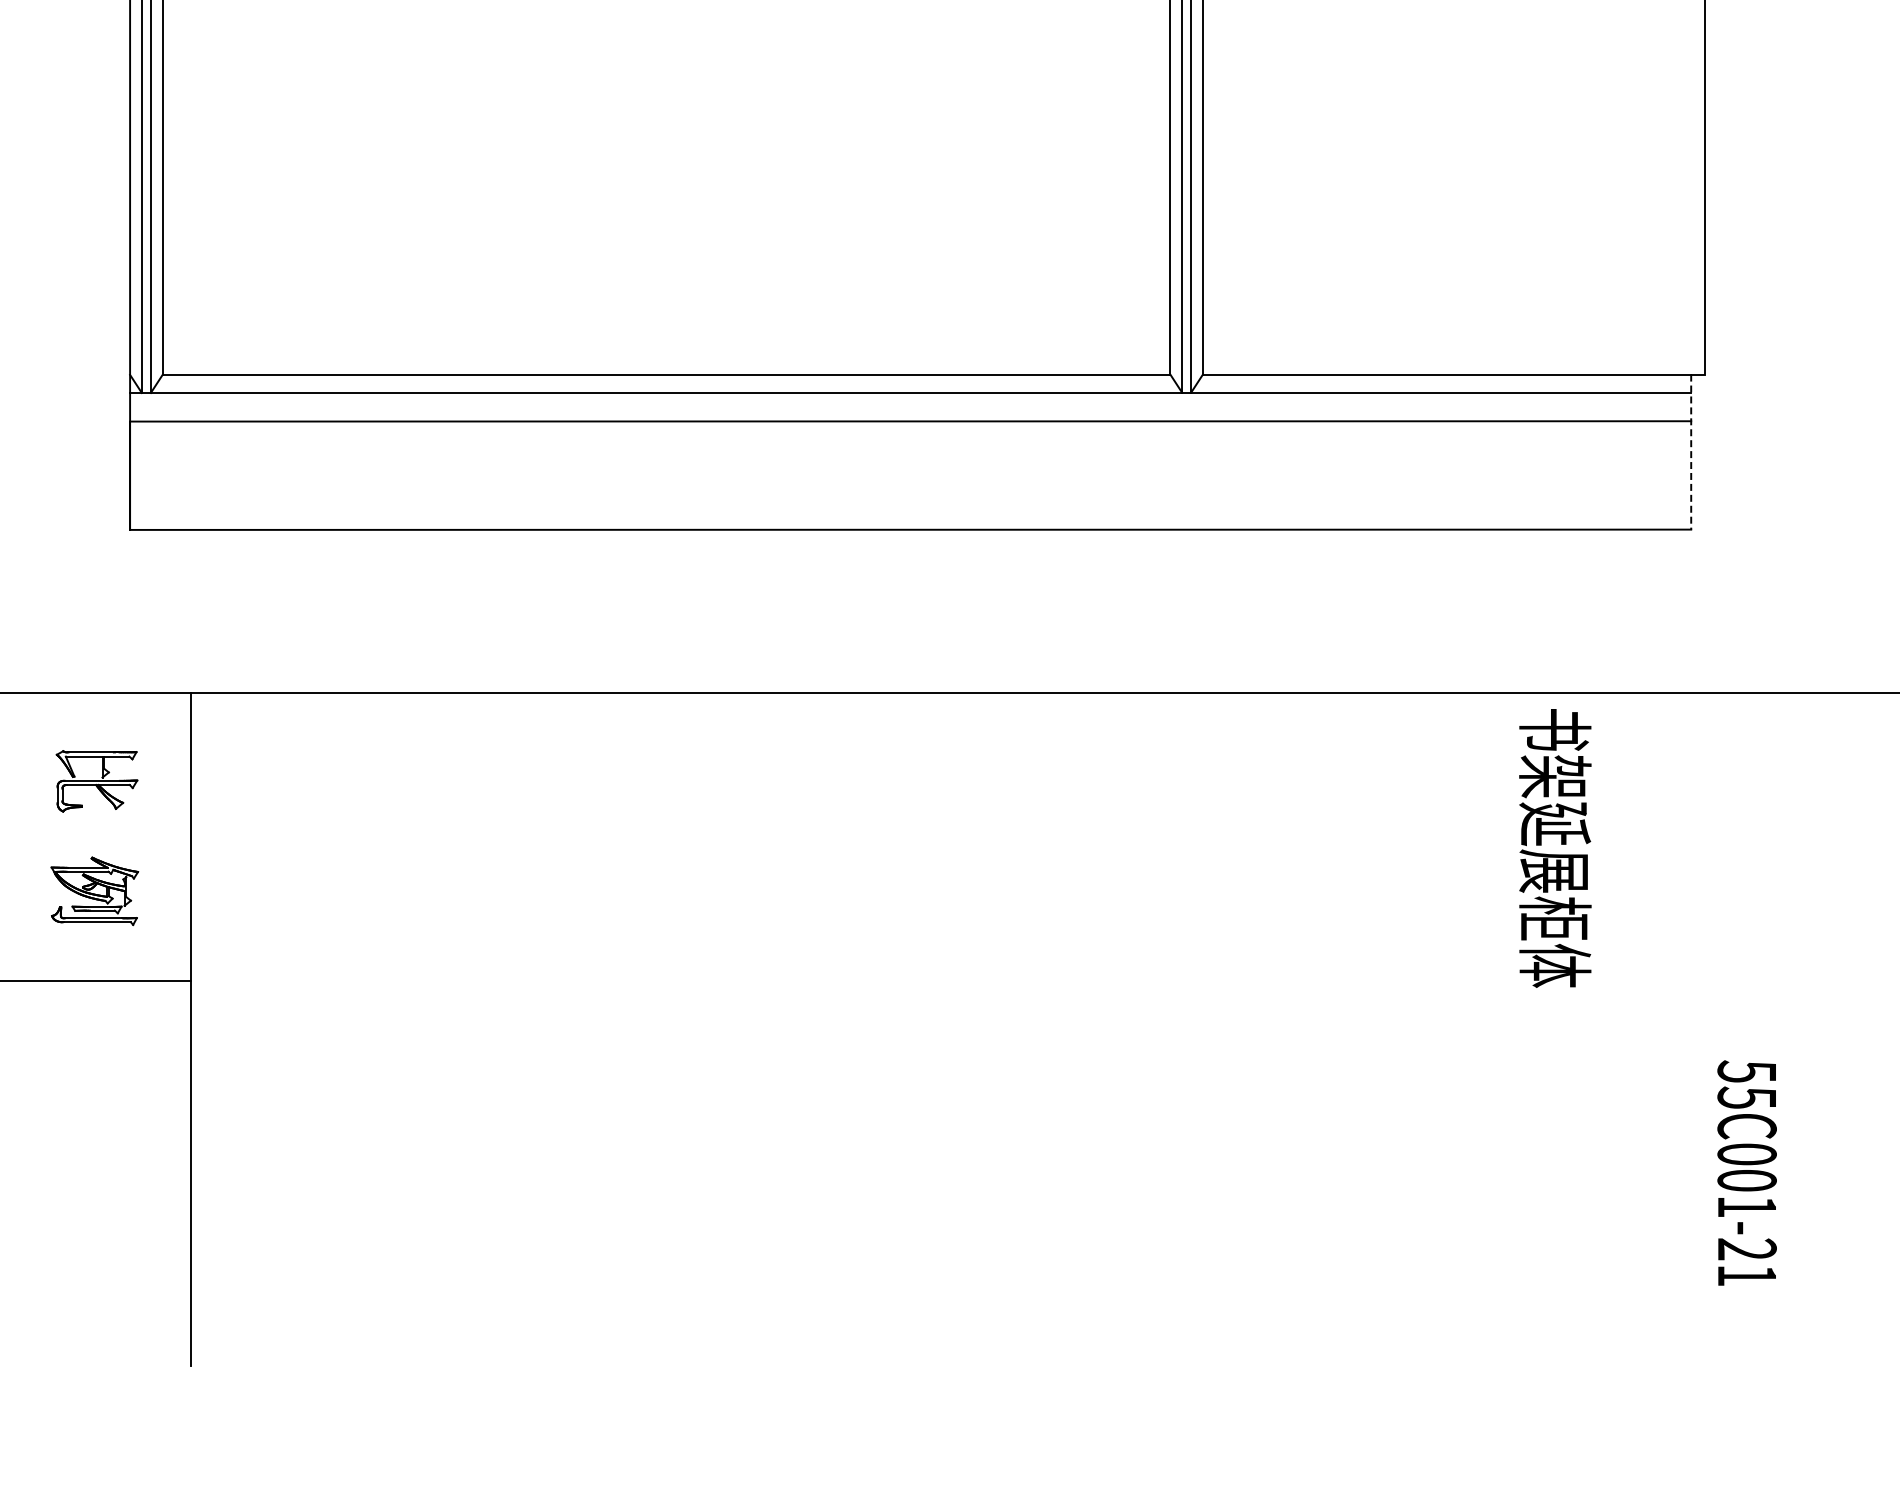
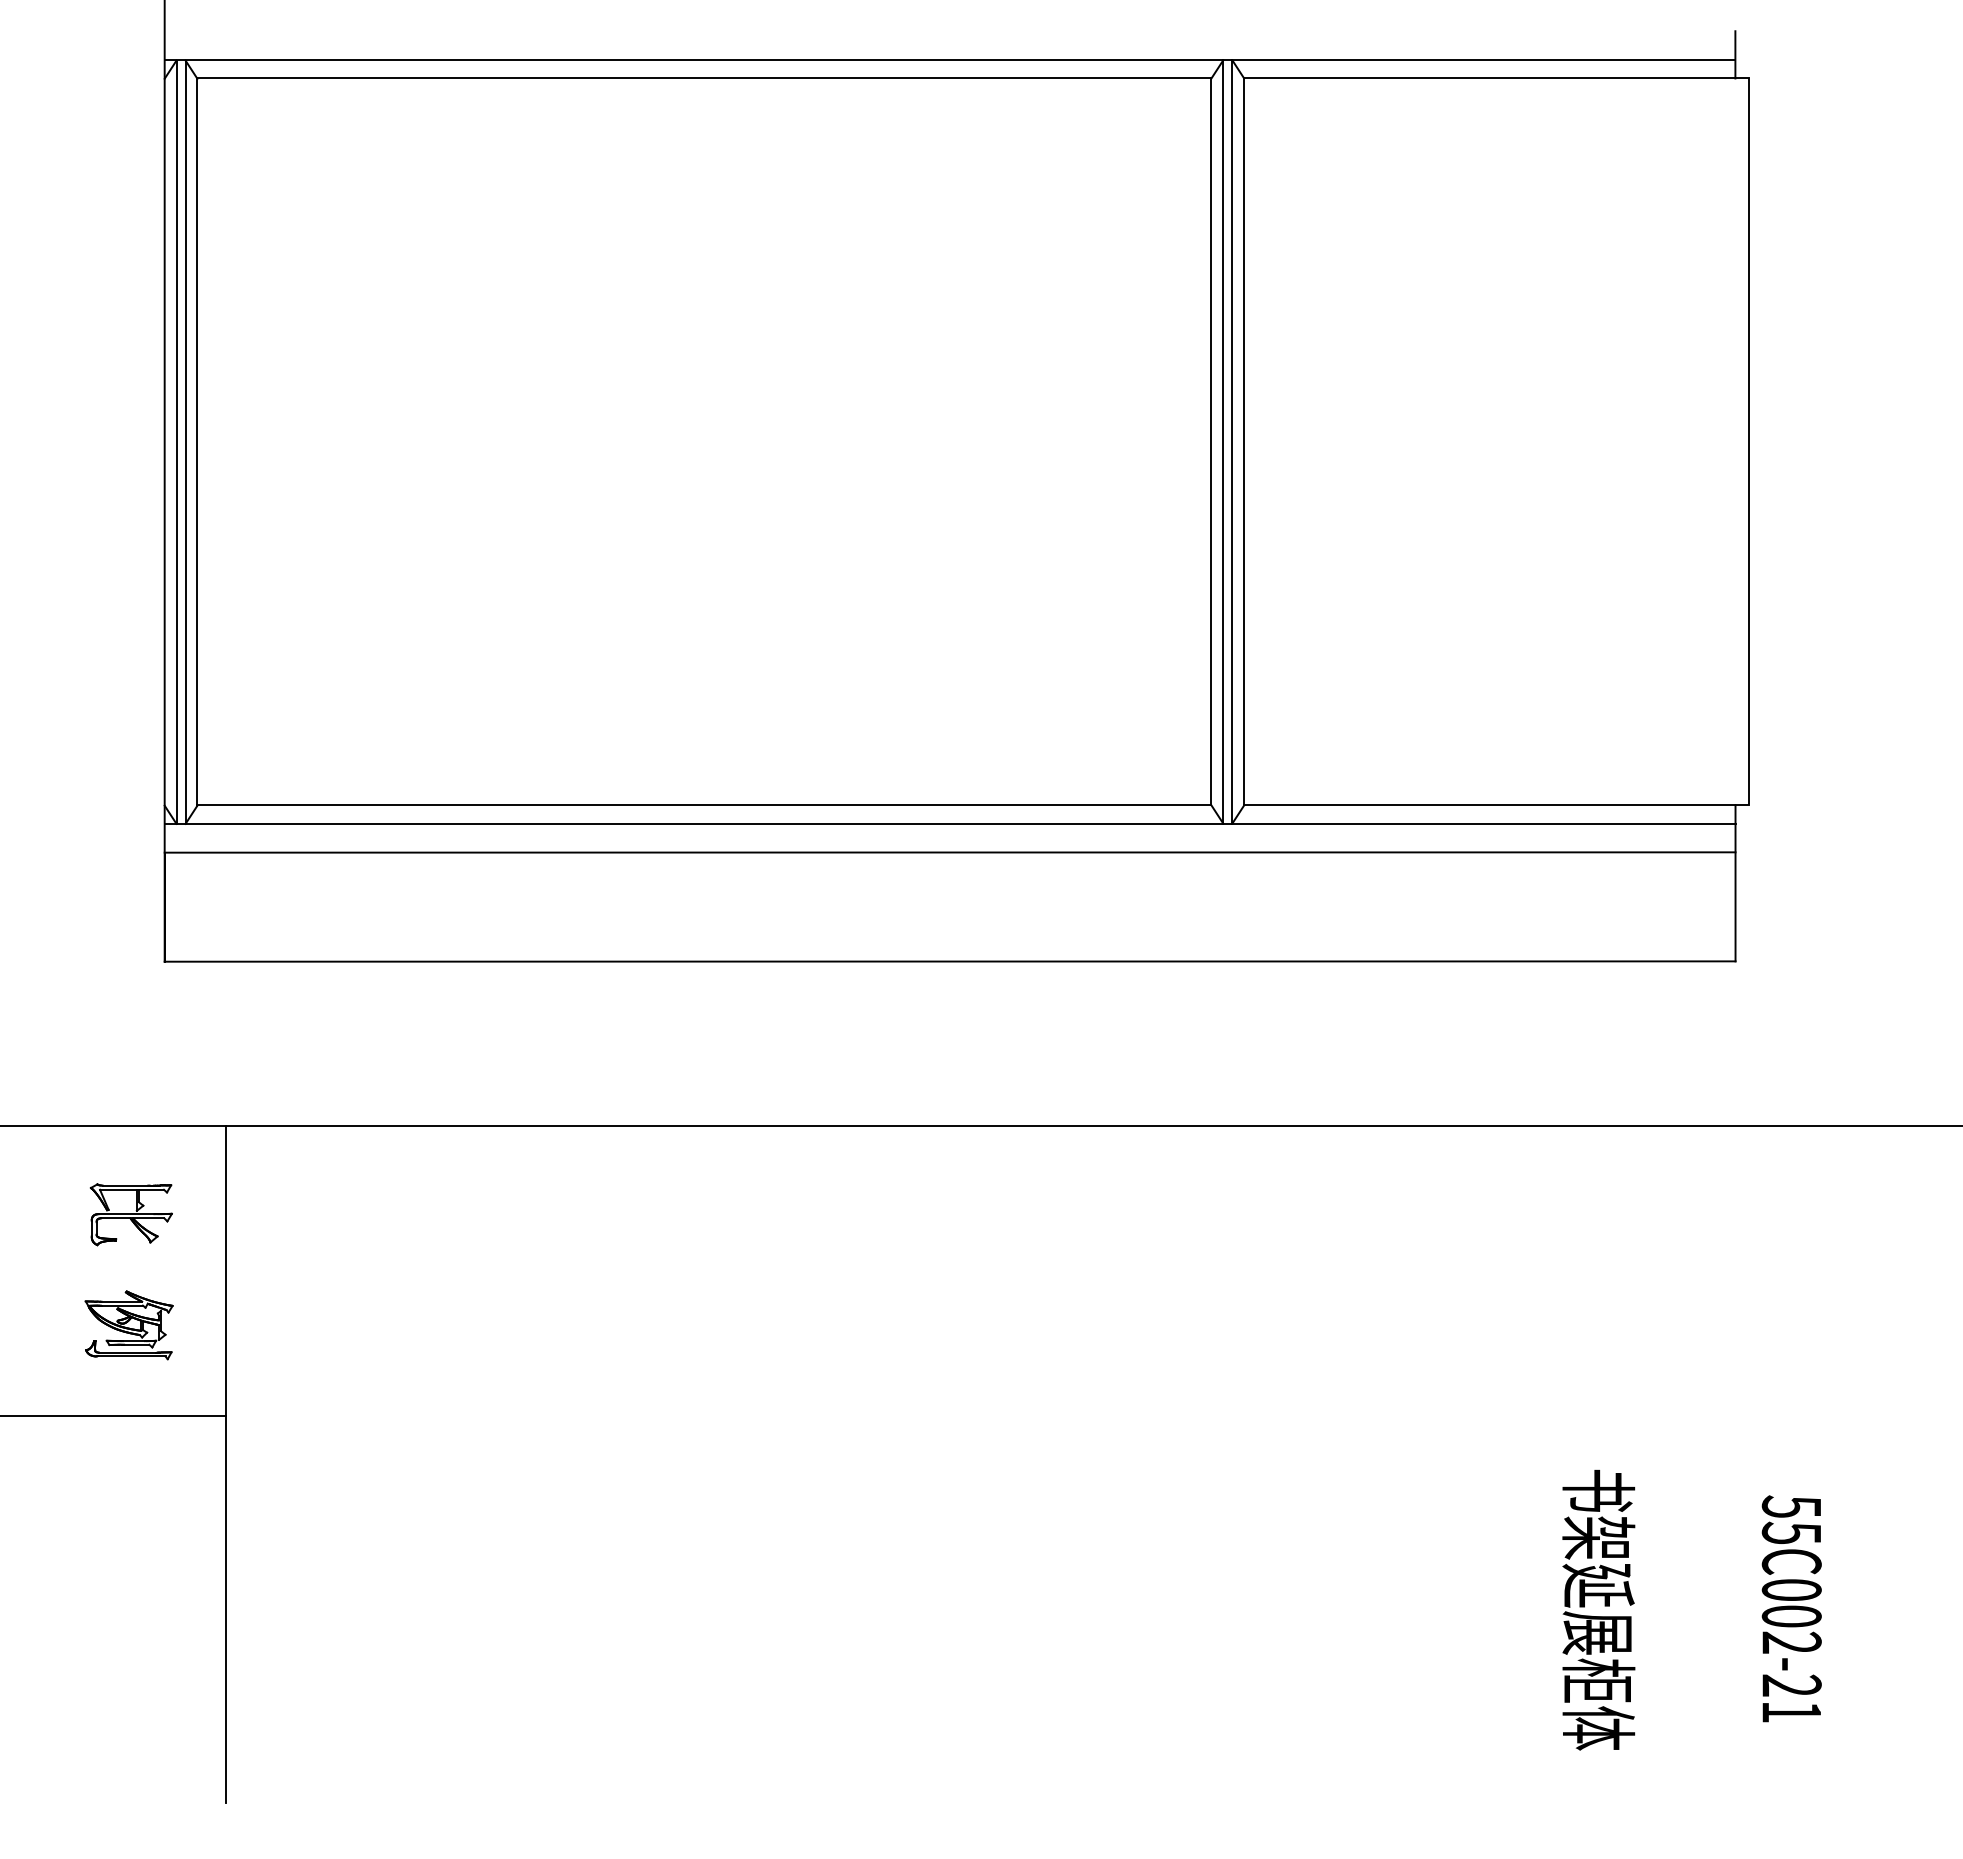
line: (1691, 452) -> (1735, 883), dashed -> solid
text: (1555, 847) -> (1598, 1609), moved
text: (1746, 1206) -> (1791, 1642), 55C001-21 -> 55C002-21

